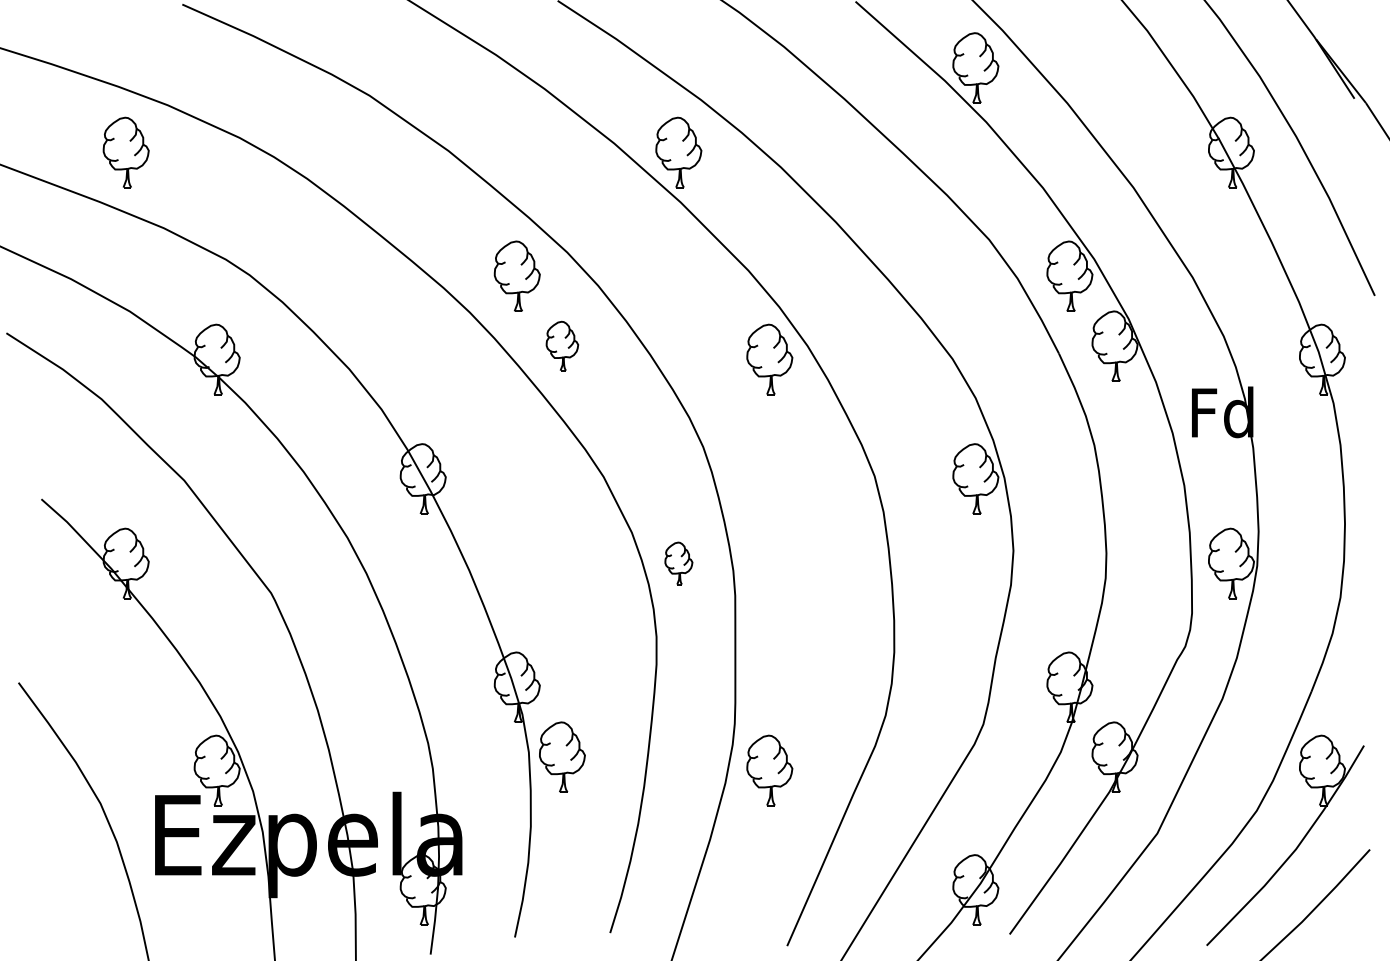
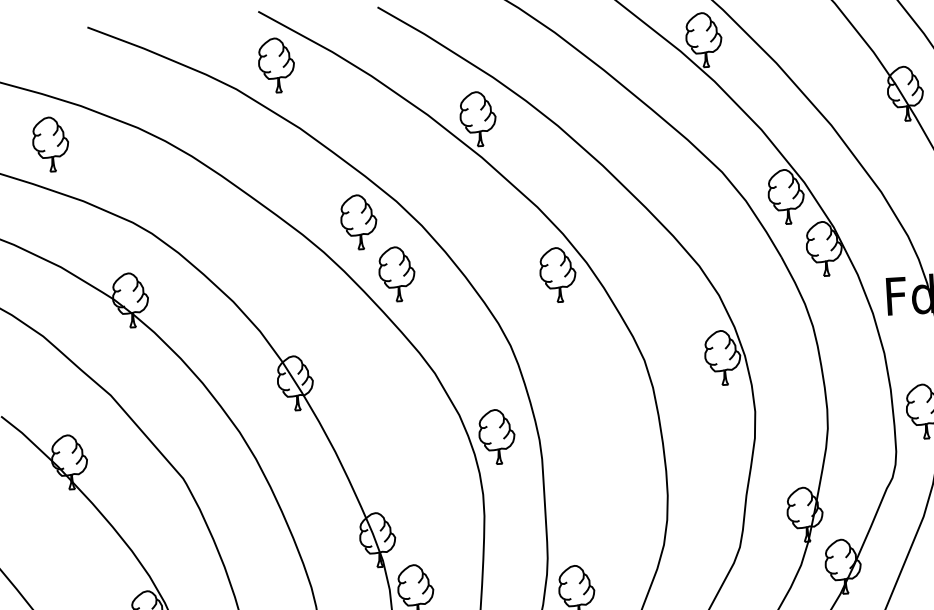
part: (422, 67) -> (276, 65), added
part: (562, 345) -> (397, 273), size x1.43
part: (678, 563) -> (496, 436), size x1.67

